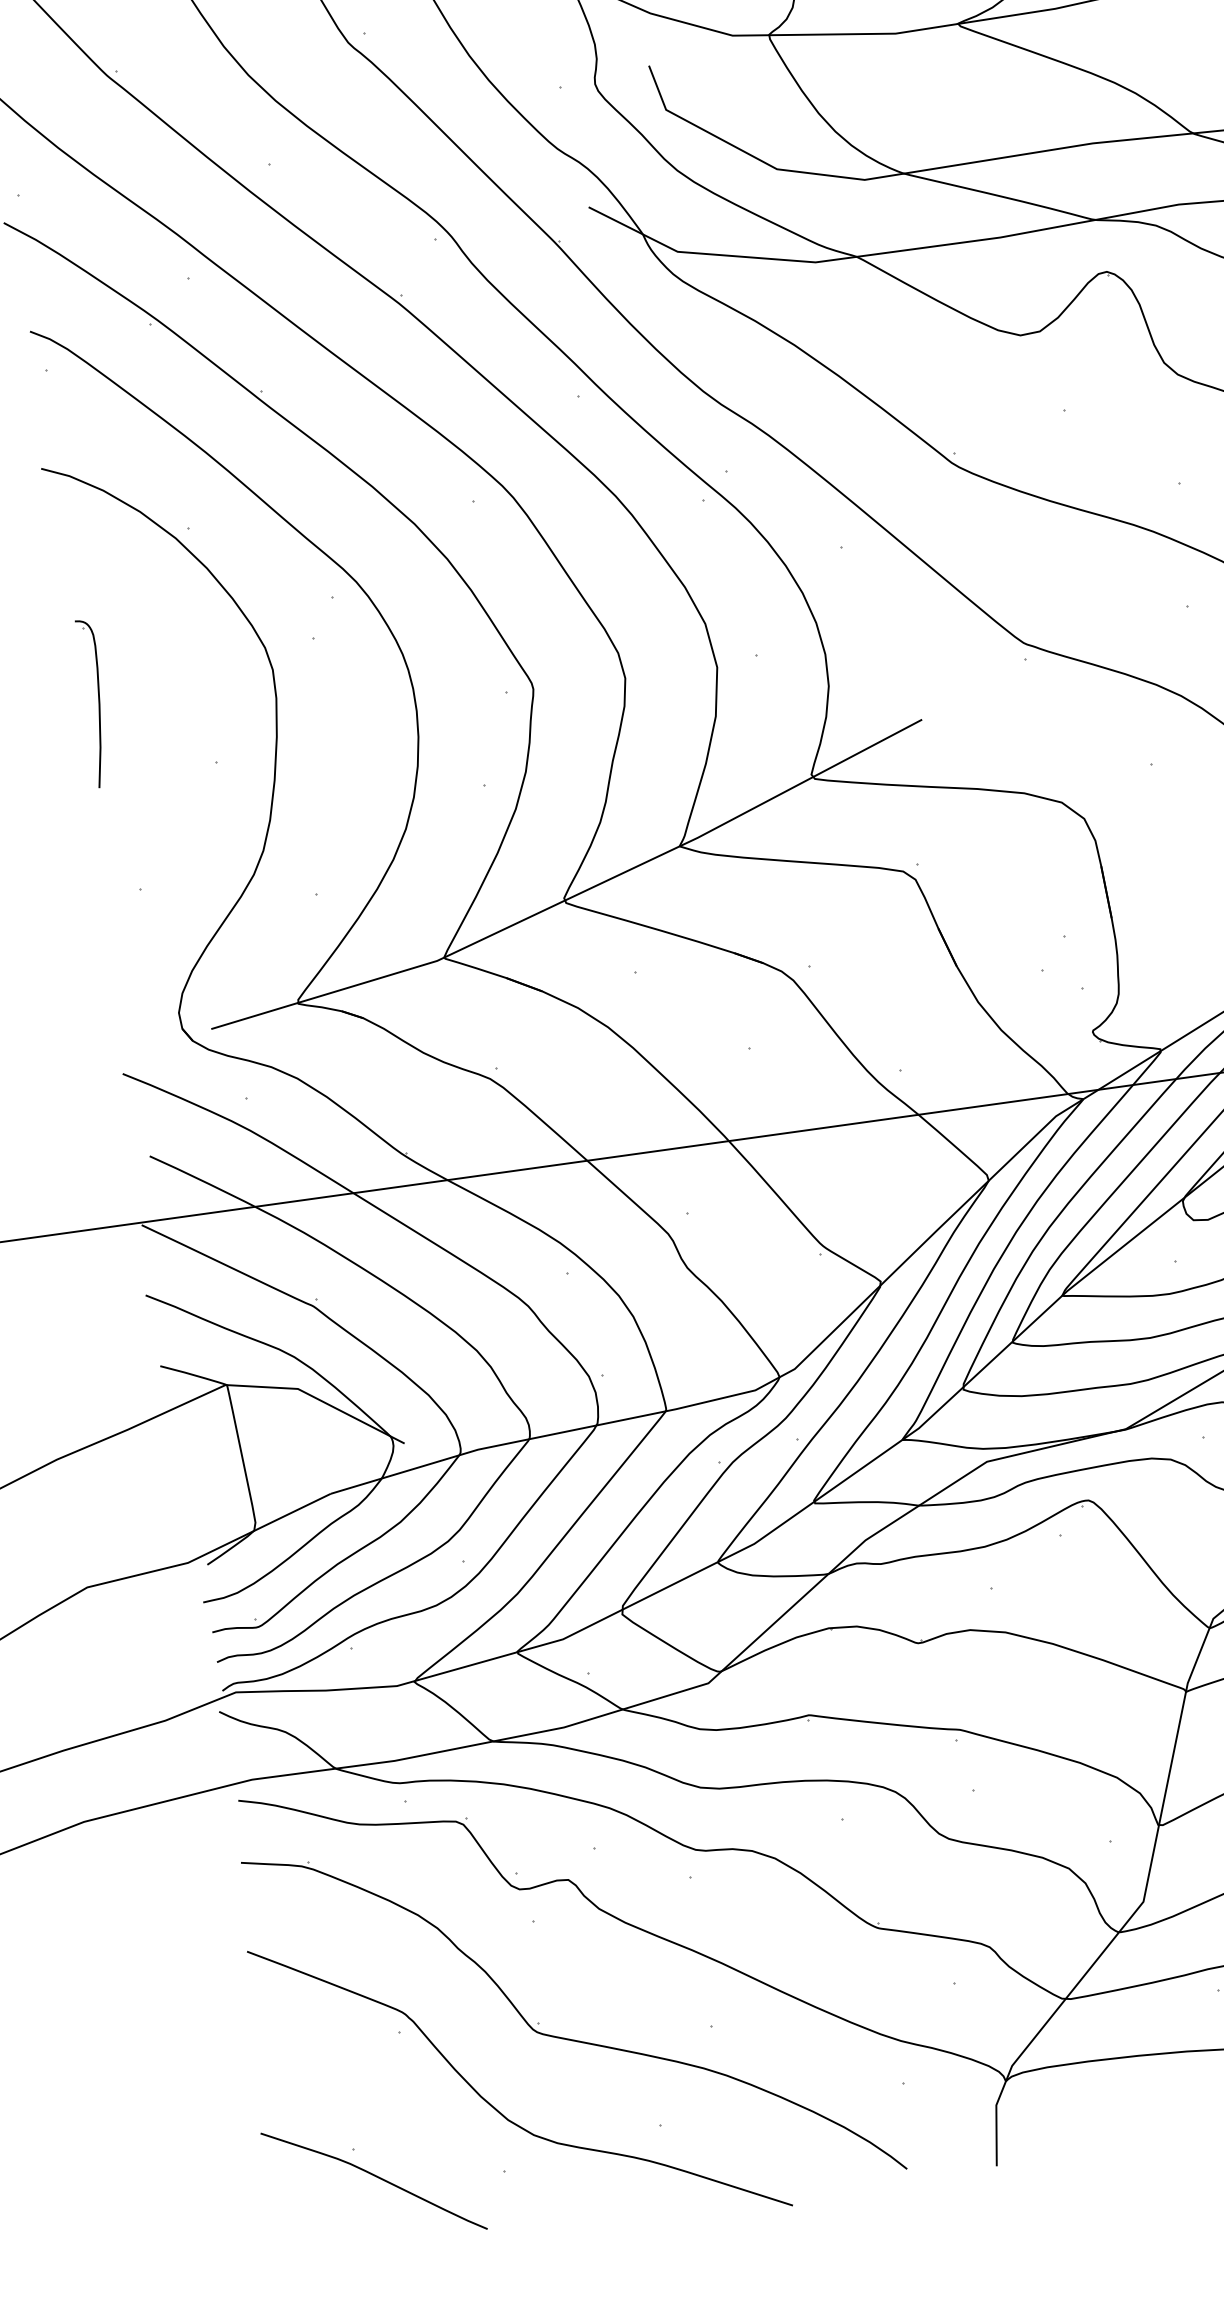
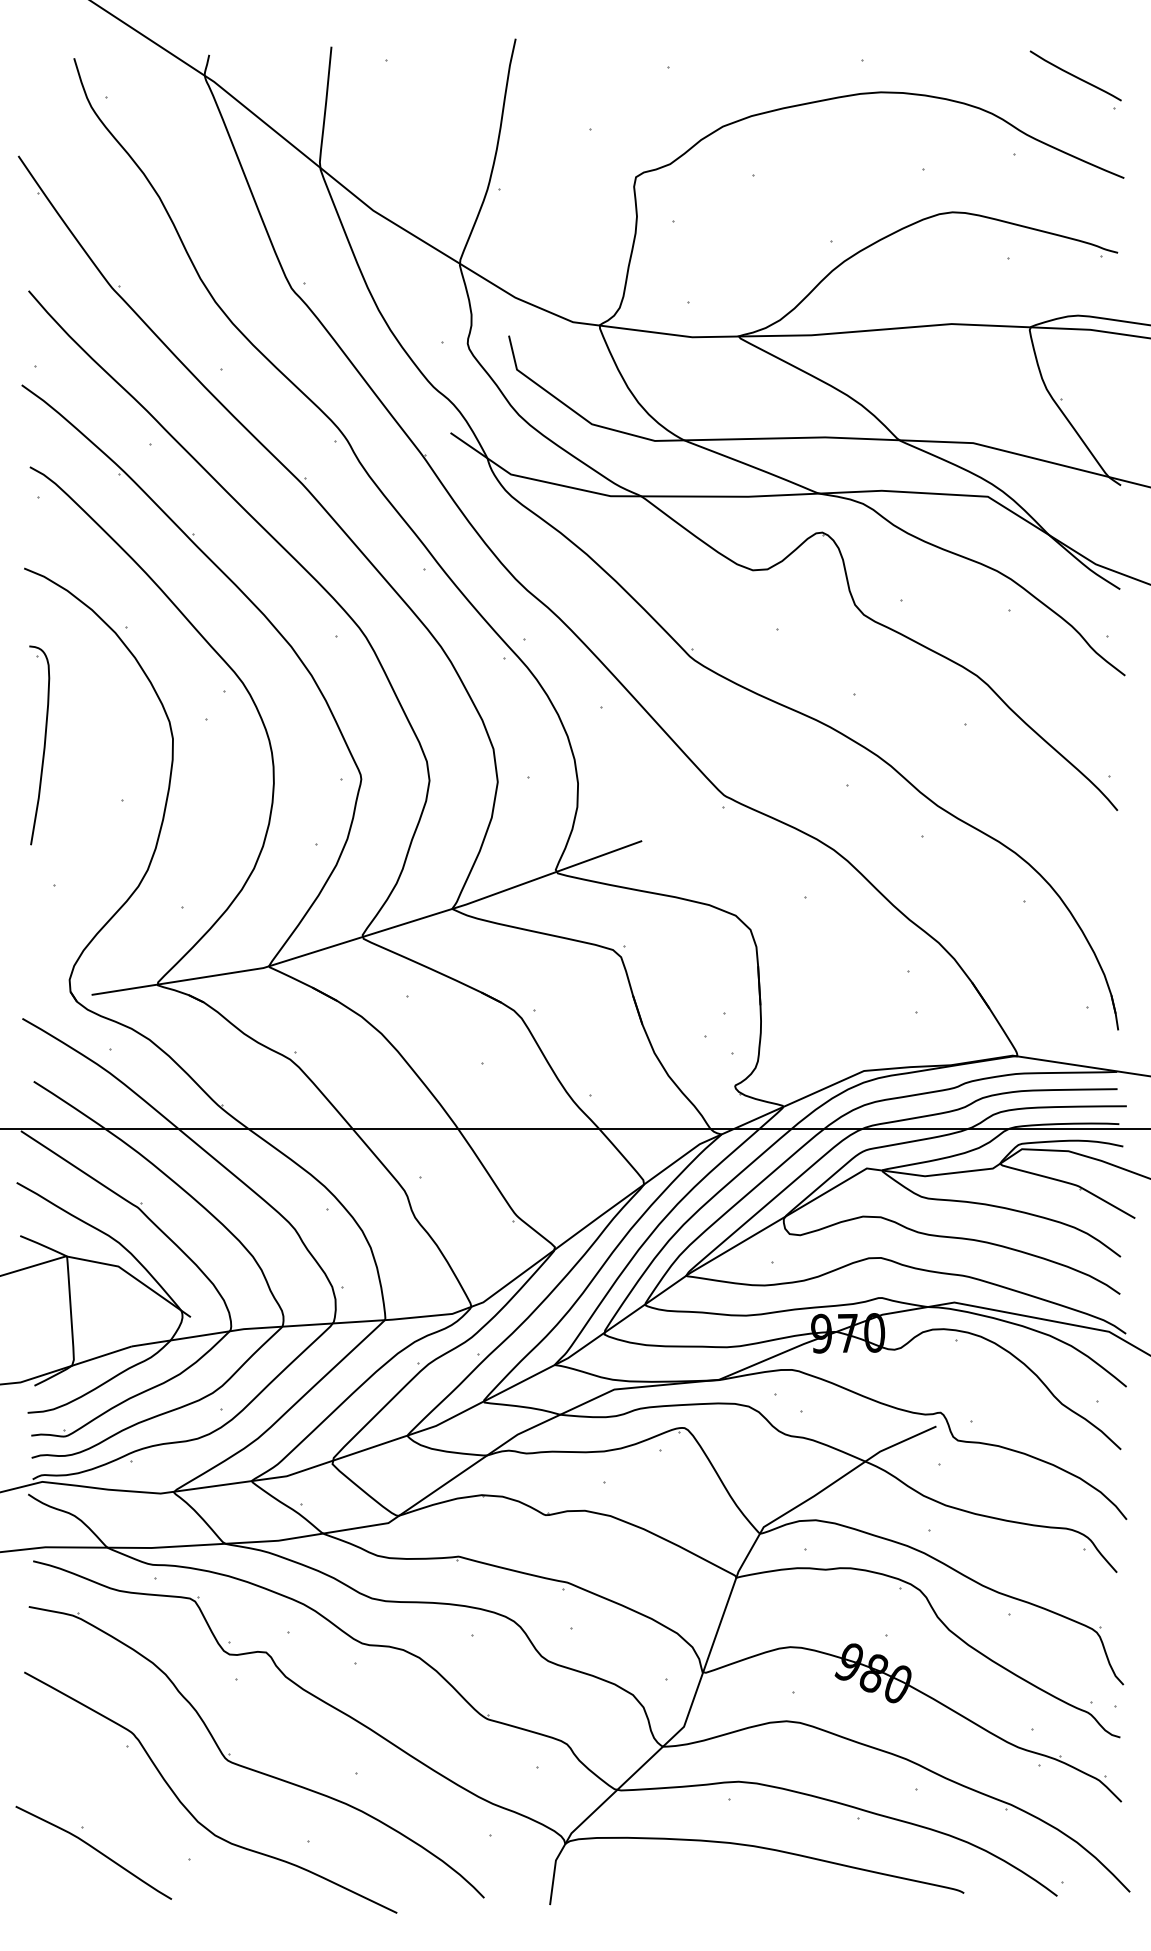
part: (94, 702) -> (39, 744), size x1.6

